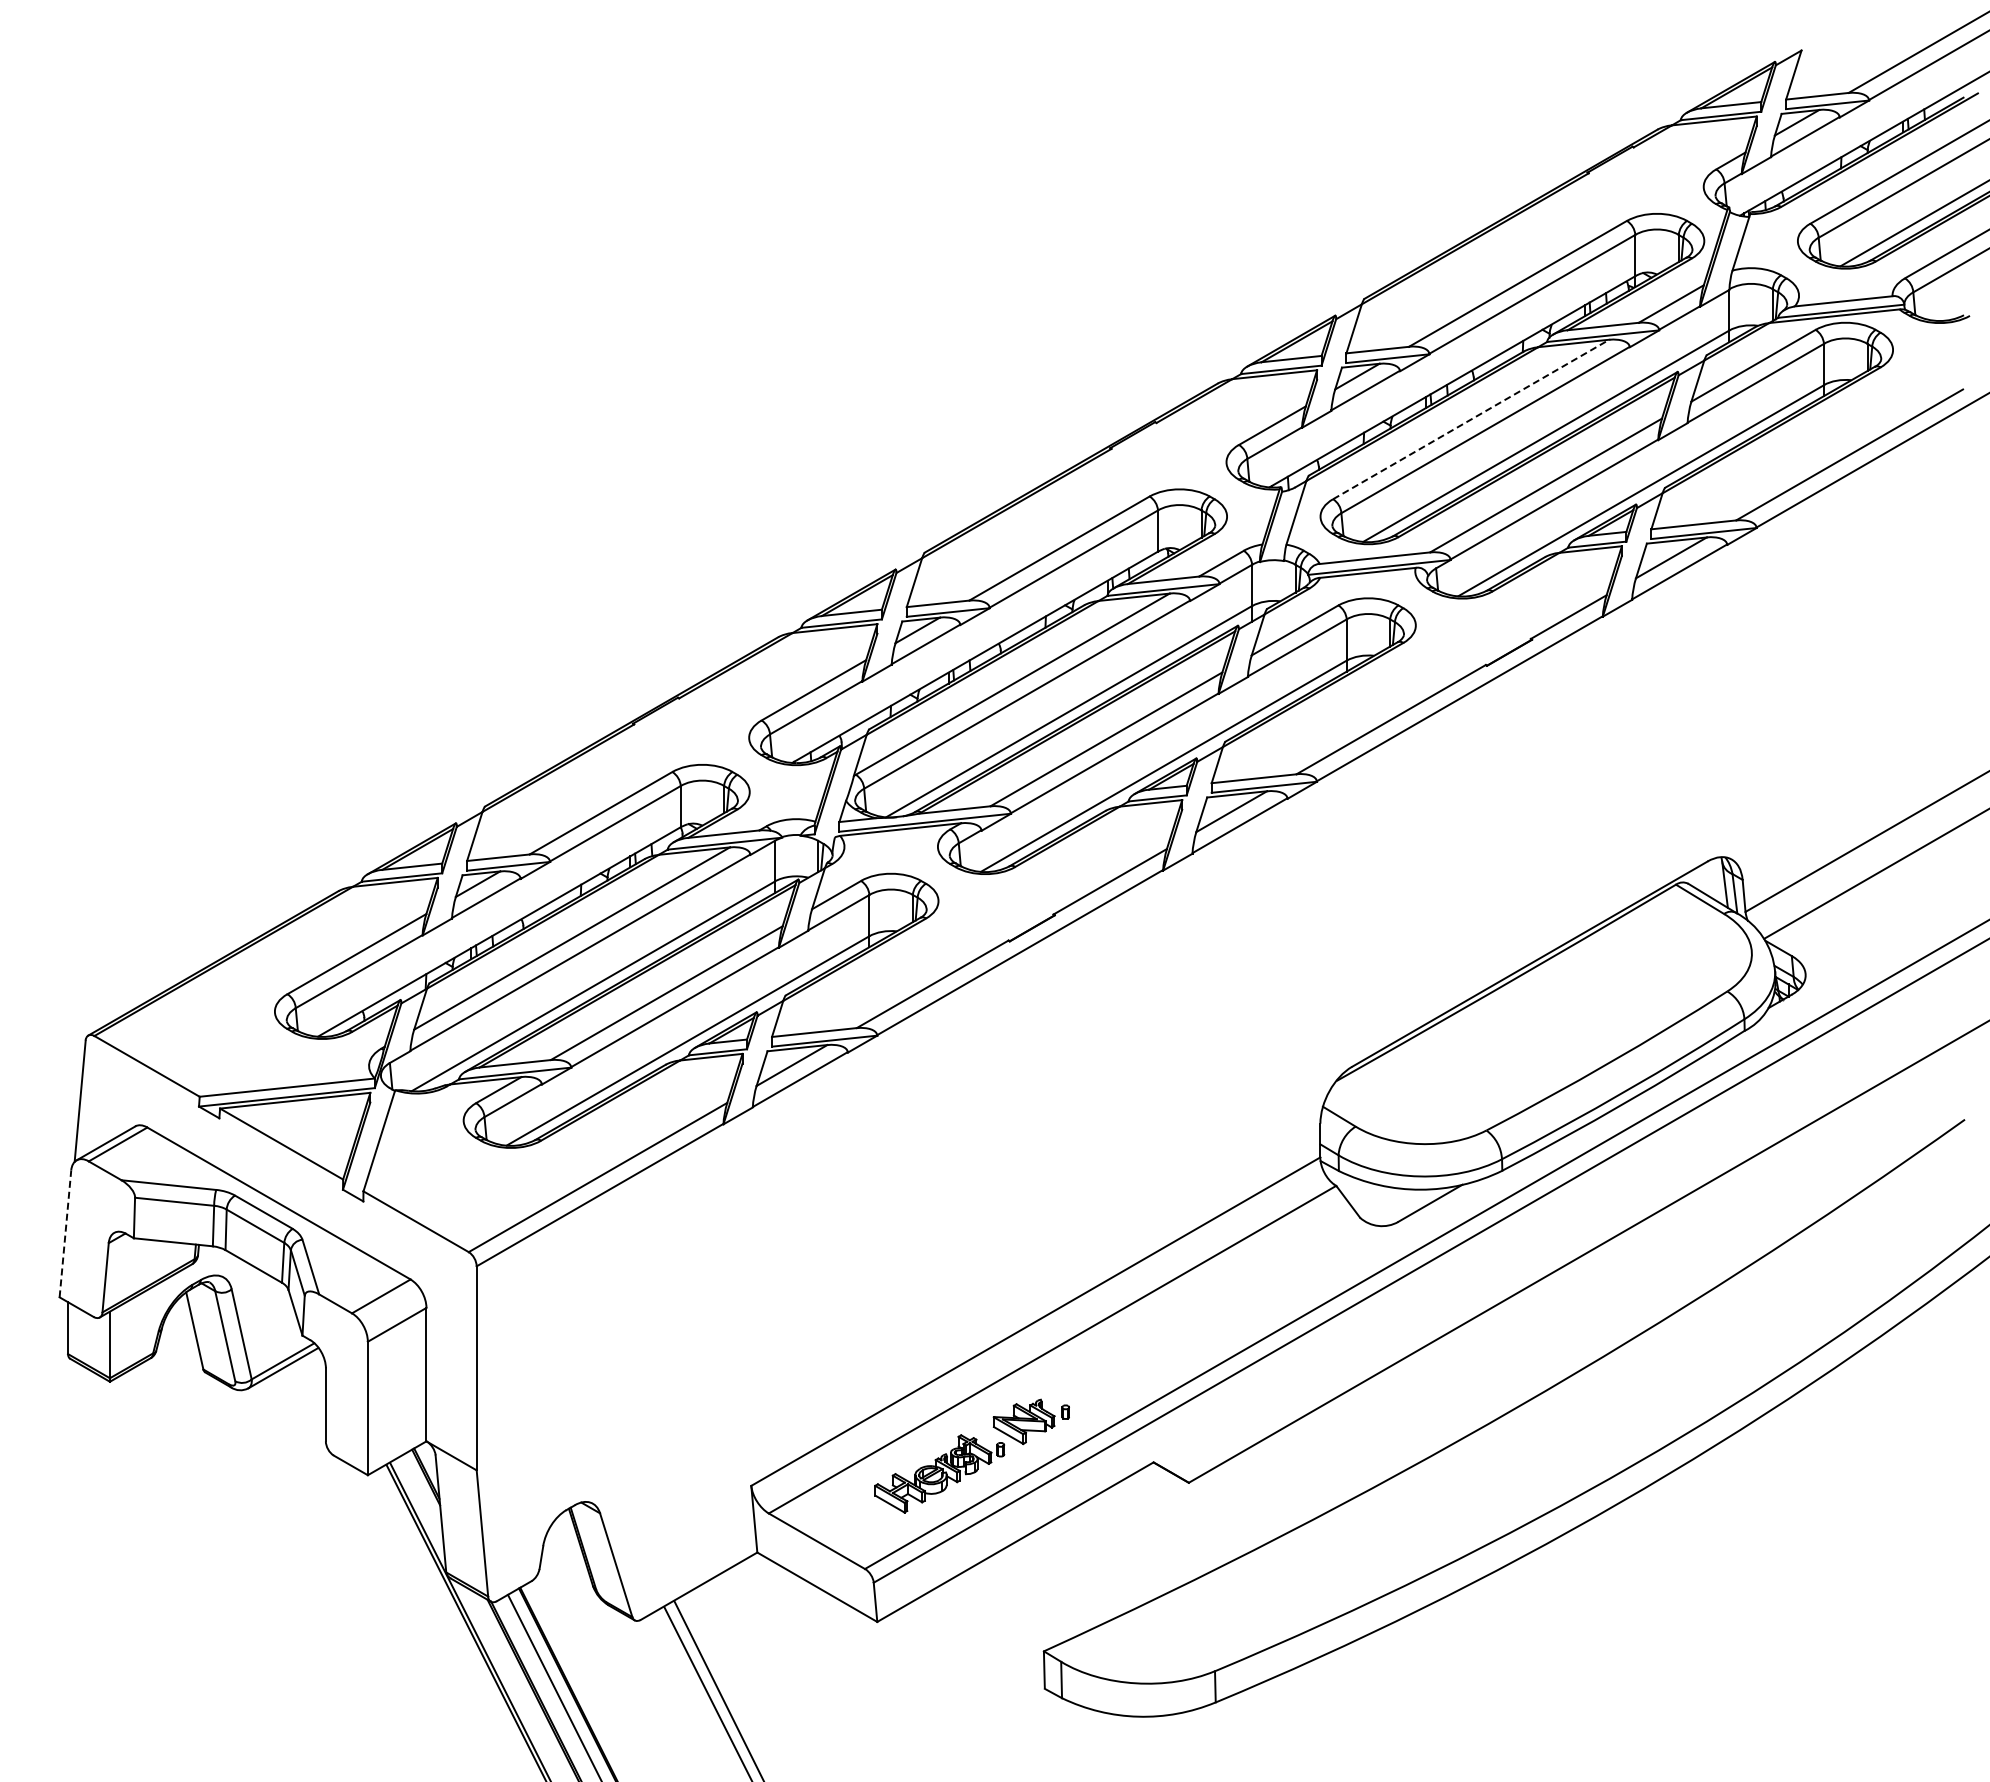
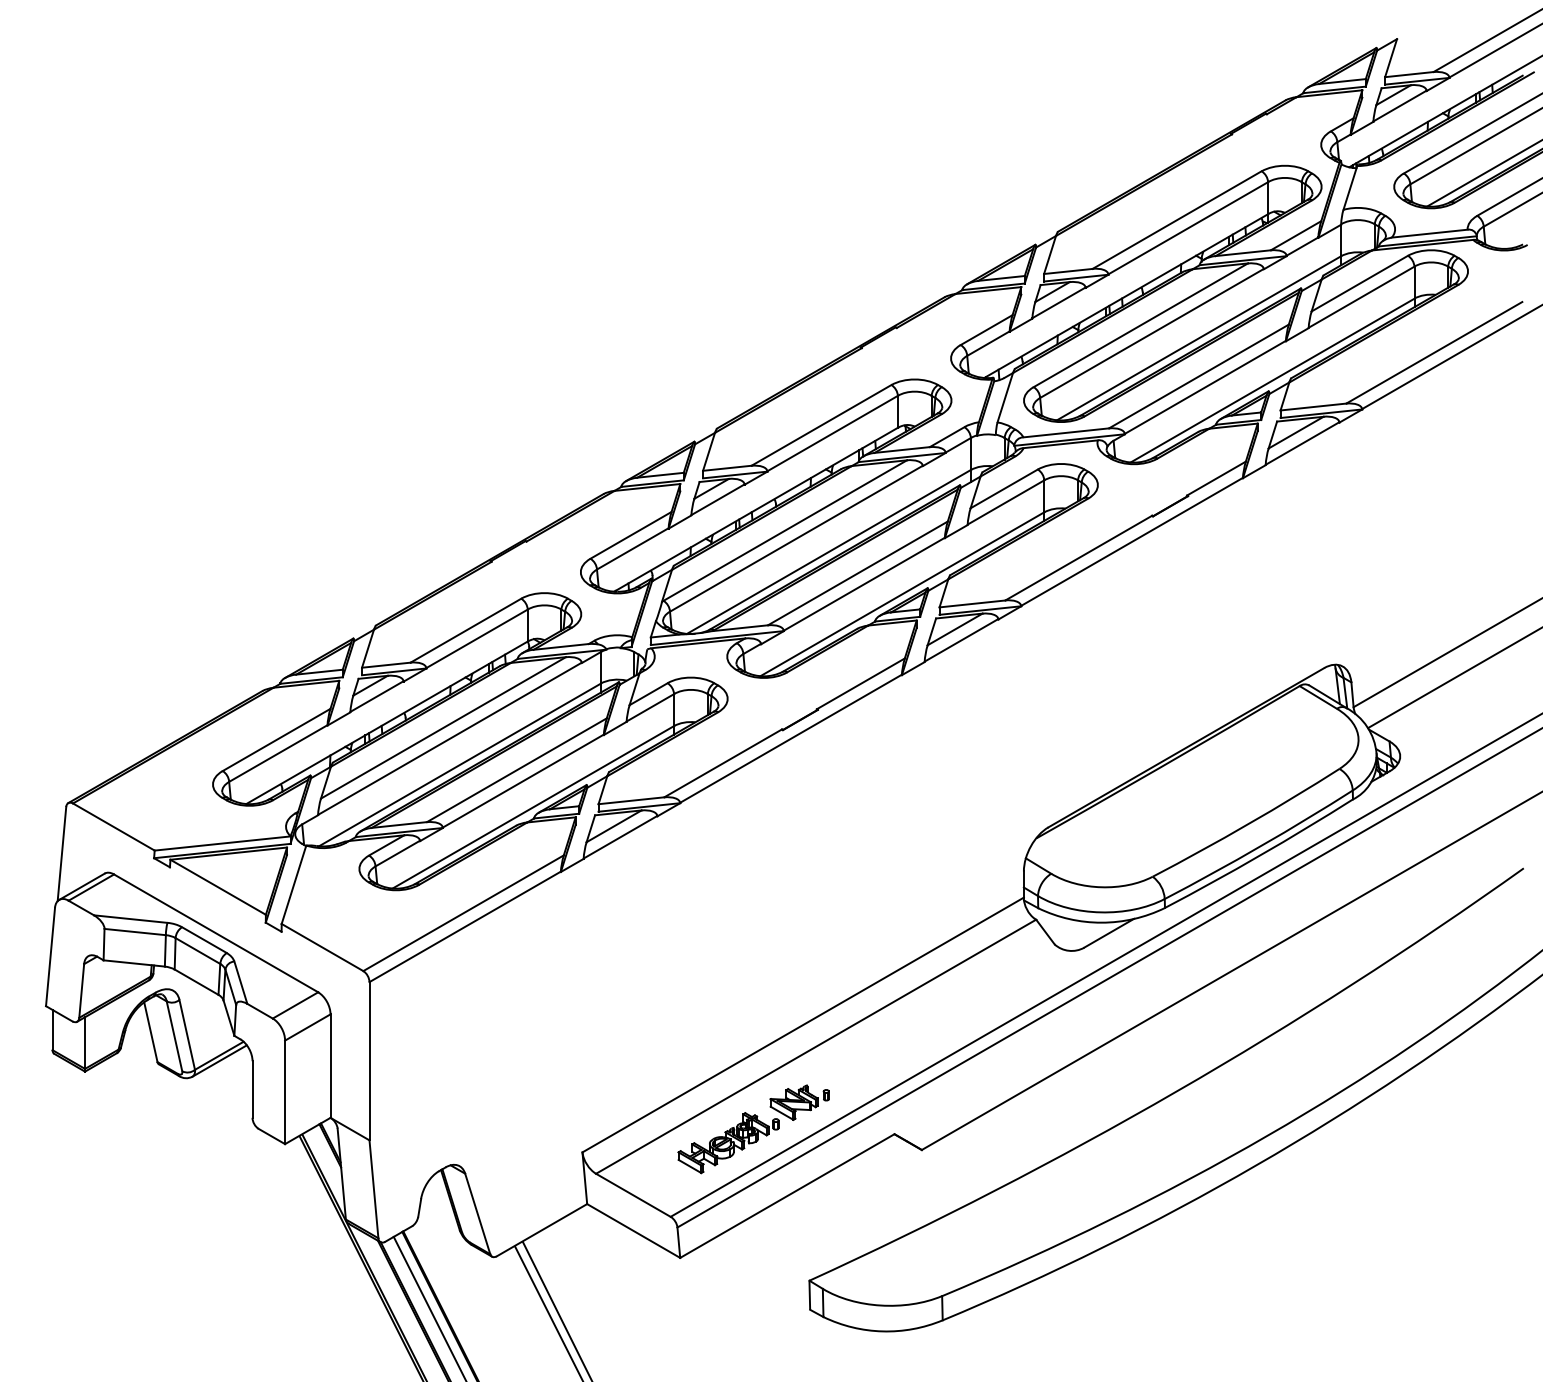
line: (1471, 419) -> (1141, 325), dashed -> solid
line: (65, 1233) -> (50, 956), dashed -> solid

